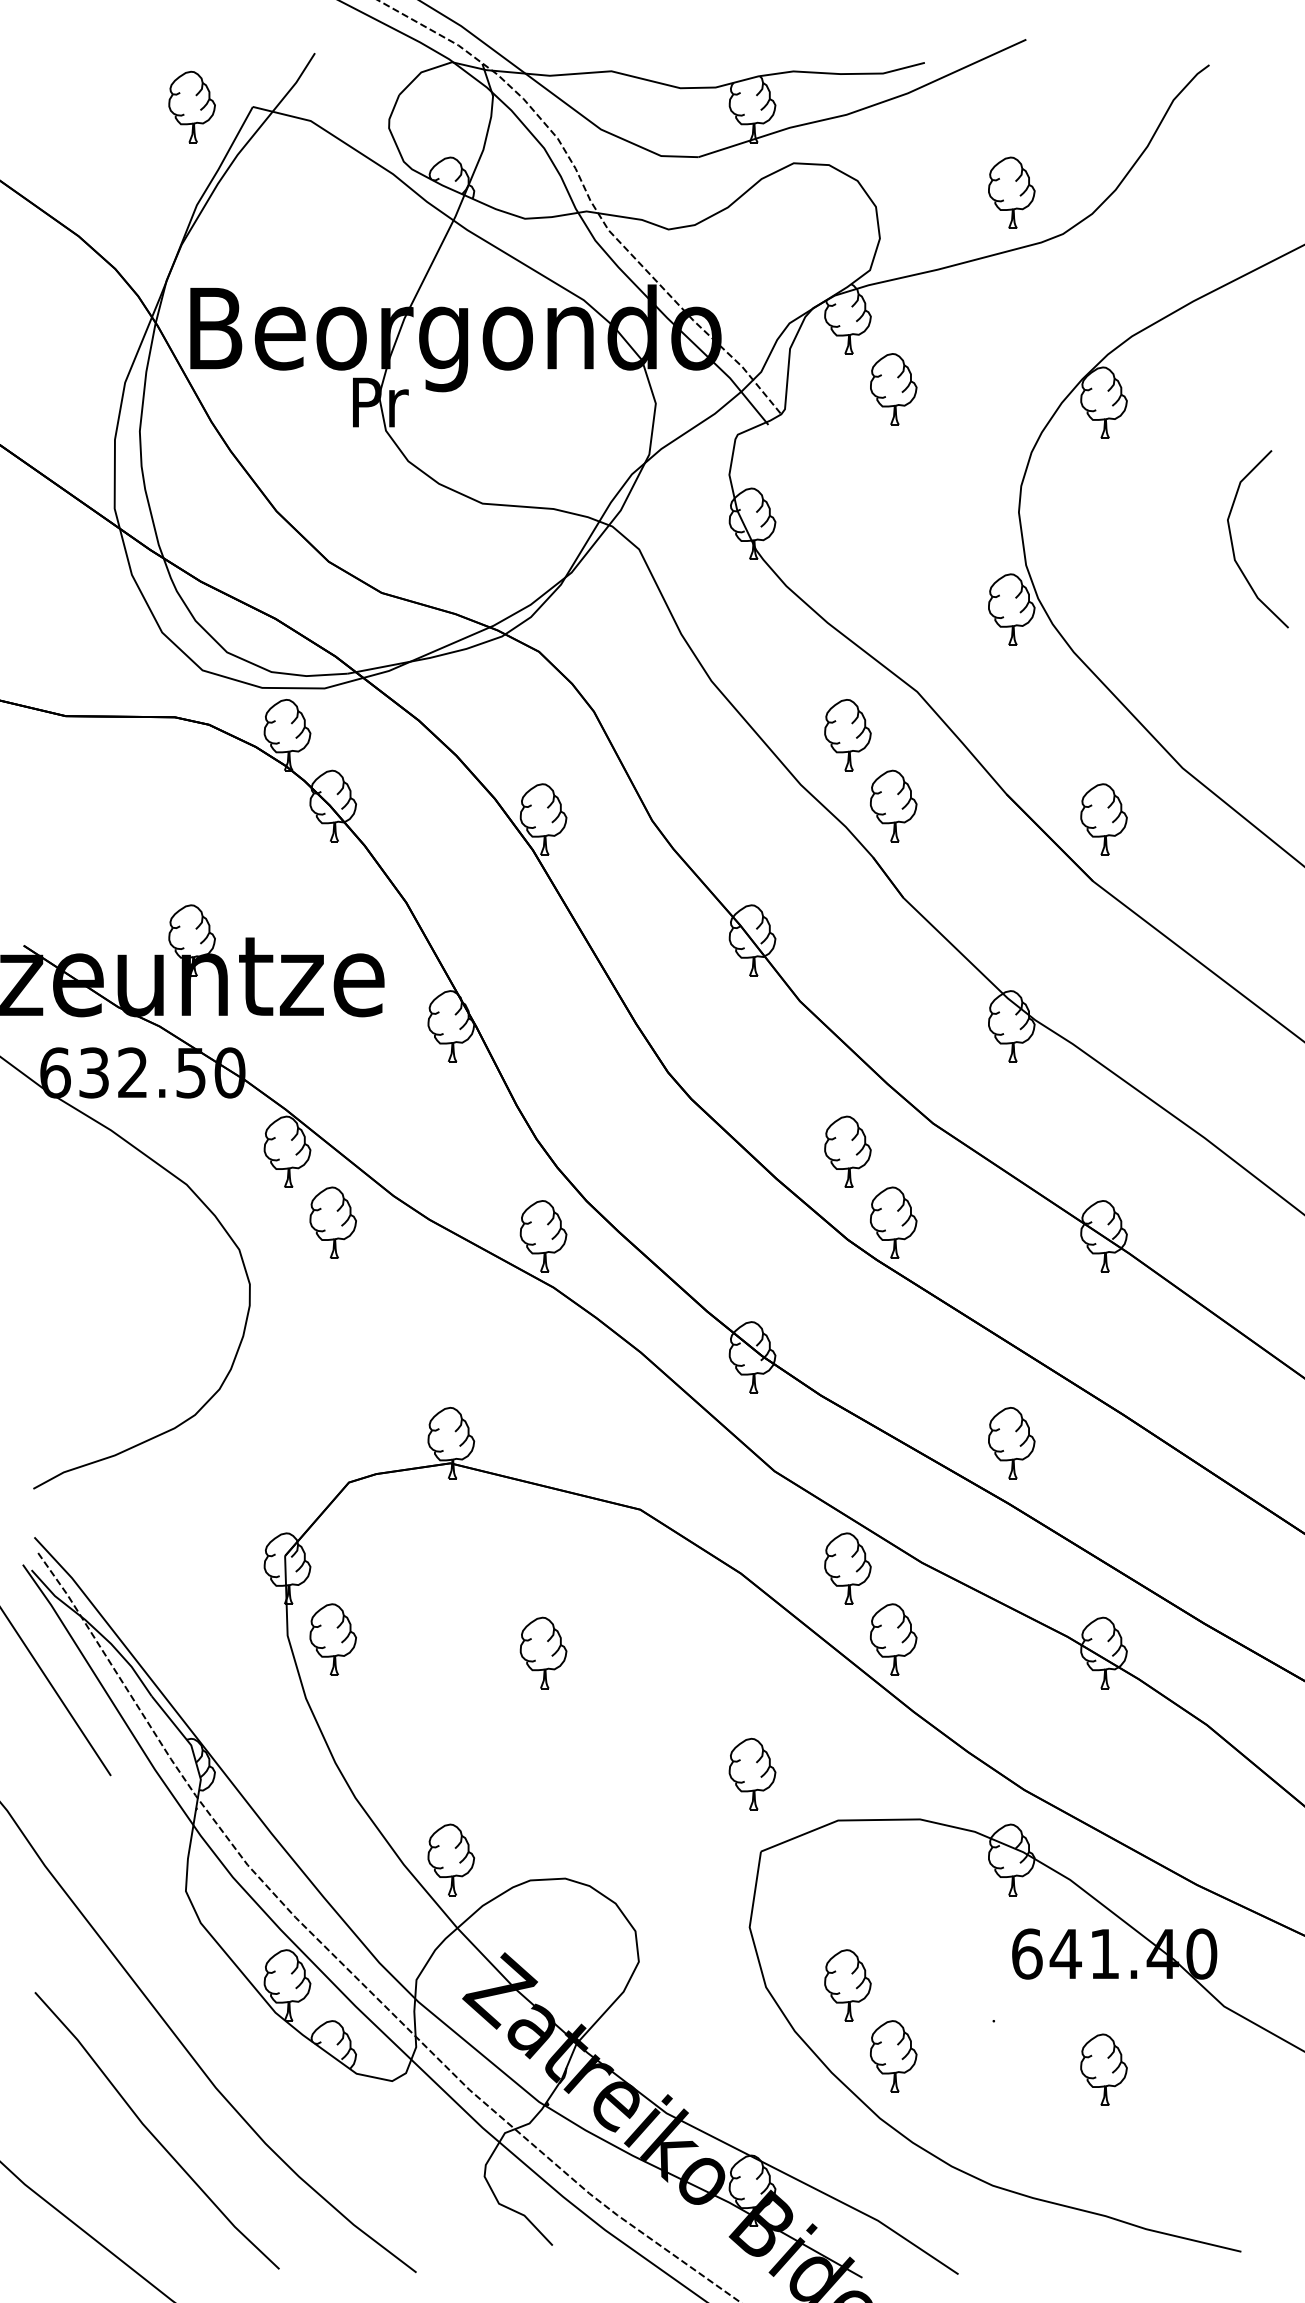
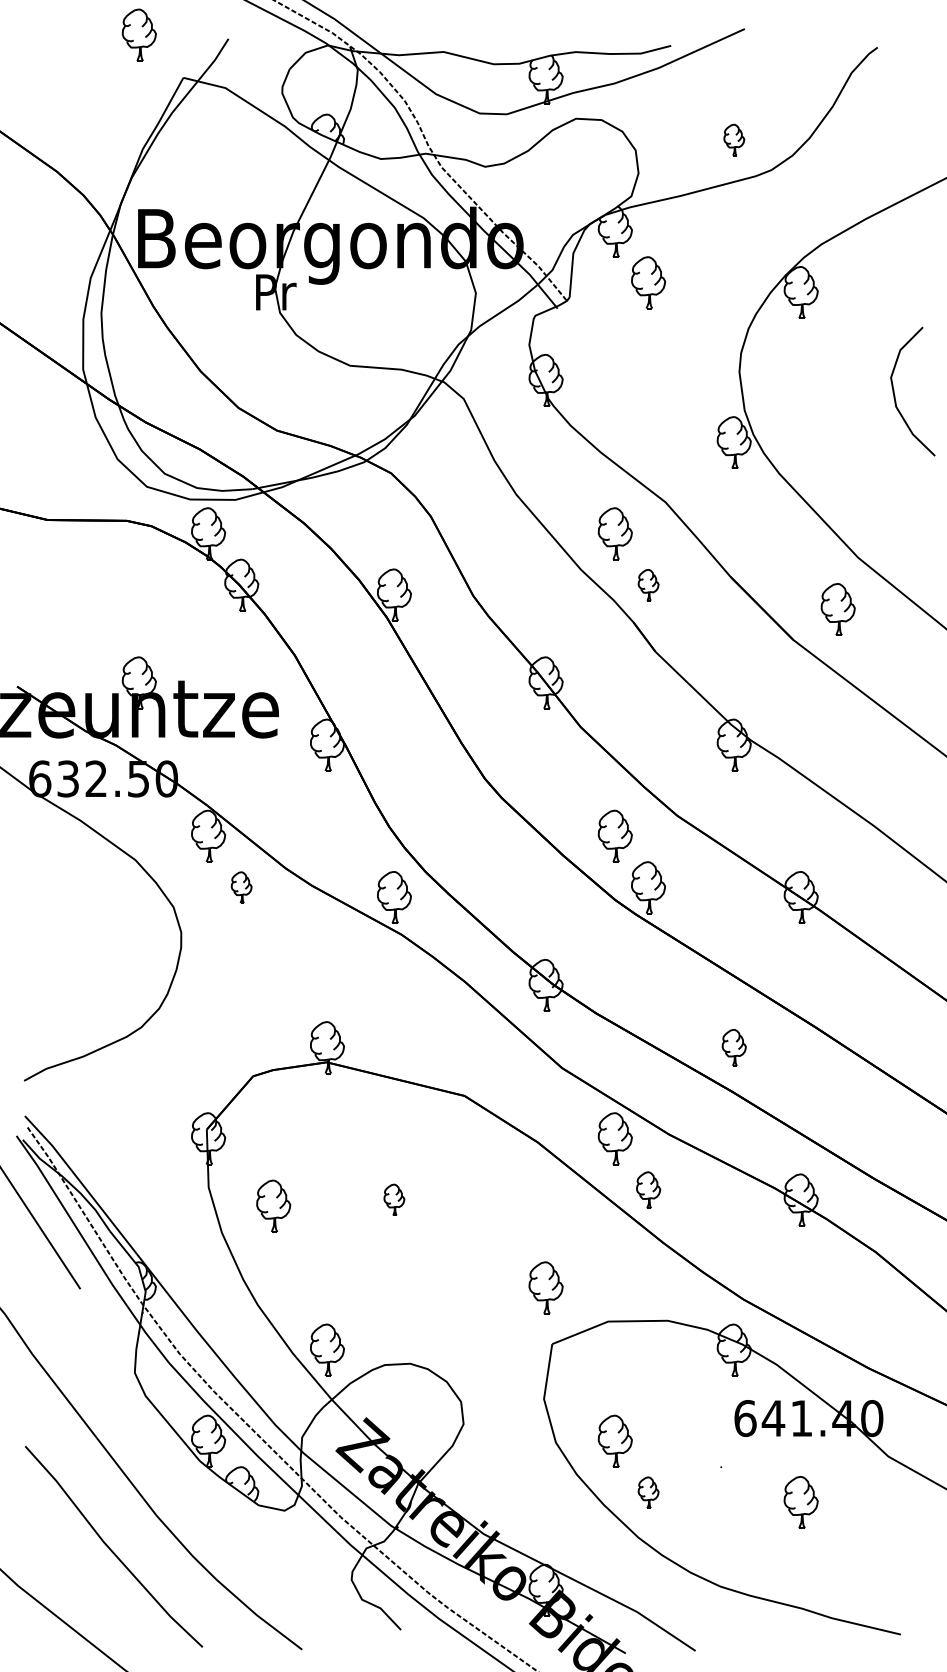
part: (191, 106) -> (138, 34), moved
part: (1011, 192) -> (734, 139), size x0.6
part: (893, 805) -> (648, 584), size x0.6
part: (1103, 819) -> (837, 609), moved
part: (332, 1222) -> (241, 887), size x0.6
part: (1011, 1443) -> (734, 1047), size x0.7
part: (332, 1639) -> (273, 1206), moved
part: (893, 1639) -> (648, 1190), size x0.7
part: (543, 1652) -> (394, 1199), size x0.6
part: (893, 2056) -> (648, 1492), size x0.6

